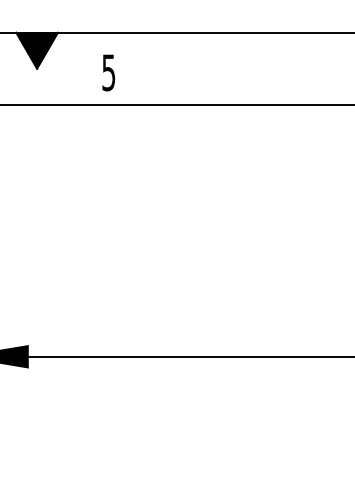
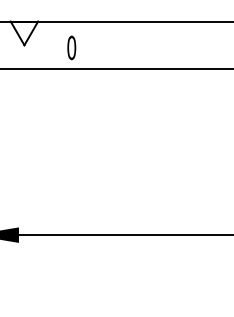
fill: (37, 50) -> (24, 33), removed
text: (108, 72) -> (71, 47), 5 -> 0

